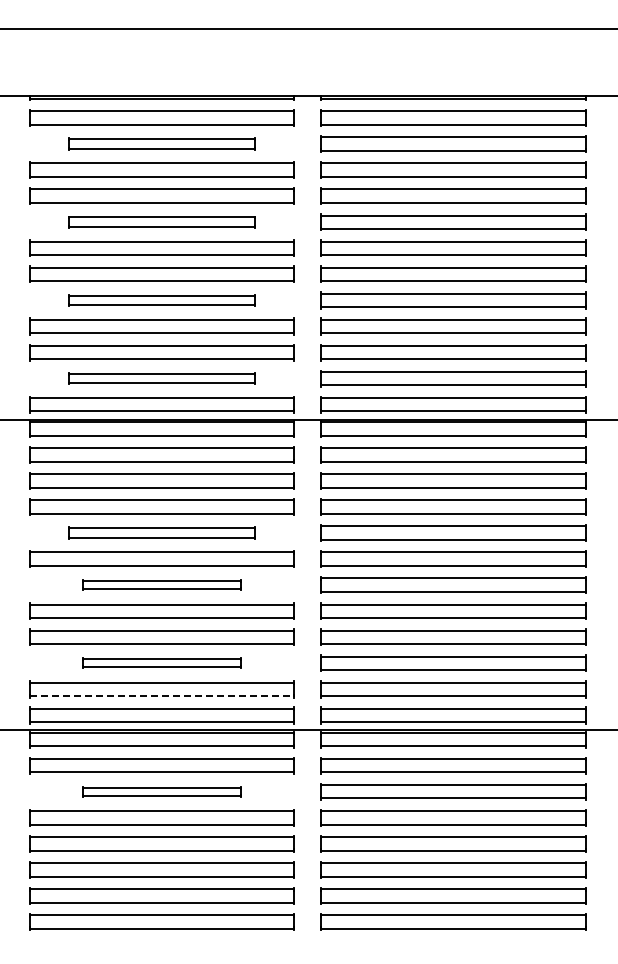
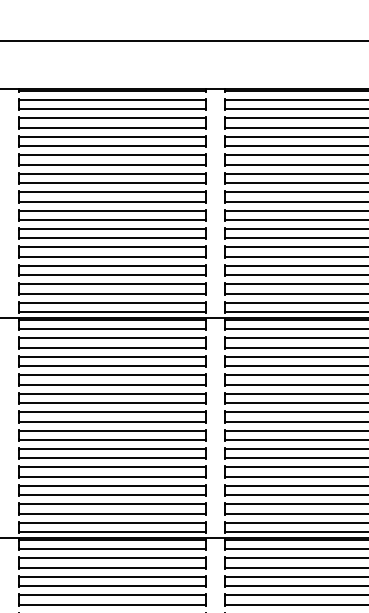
part: (161, 143) -> (111, 122), size x1.43
part: (161, 221) -> (111, 177), size x1.43
part: (161, 300) -> (111, 233), size x1.43
part: (161, 378) -> (111, 288), size x1.43
part: (161, 532) -> (111, 397), size x1.43
part: (161, 584) -> (111, 434), size x1.67
part: (161, 662) -> (111, 490), size x1.67
line: (162, 696) -> (112, 514), dashed -> solid
part: (161, 791) -> (111, 581), size x1.67

